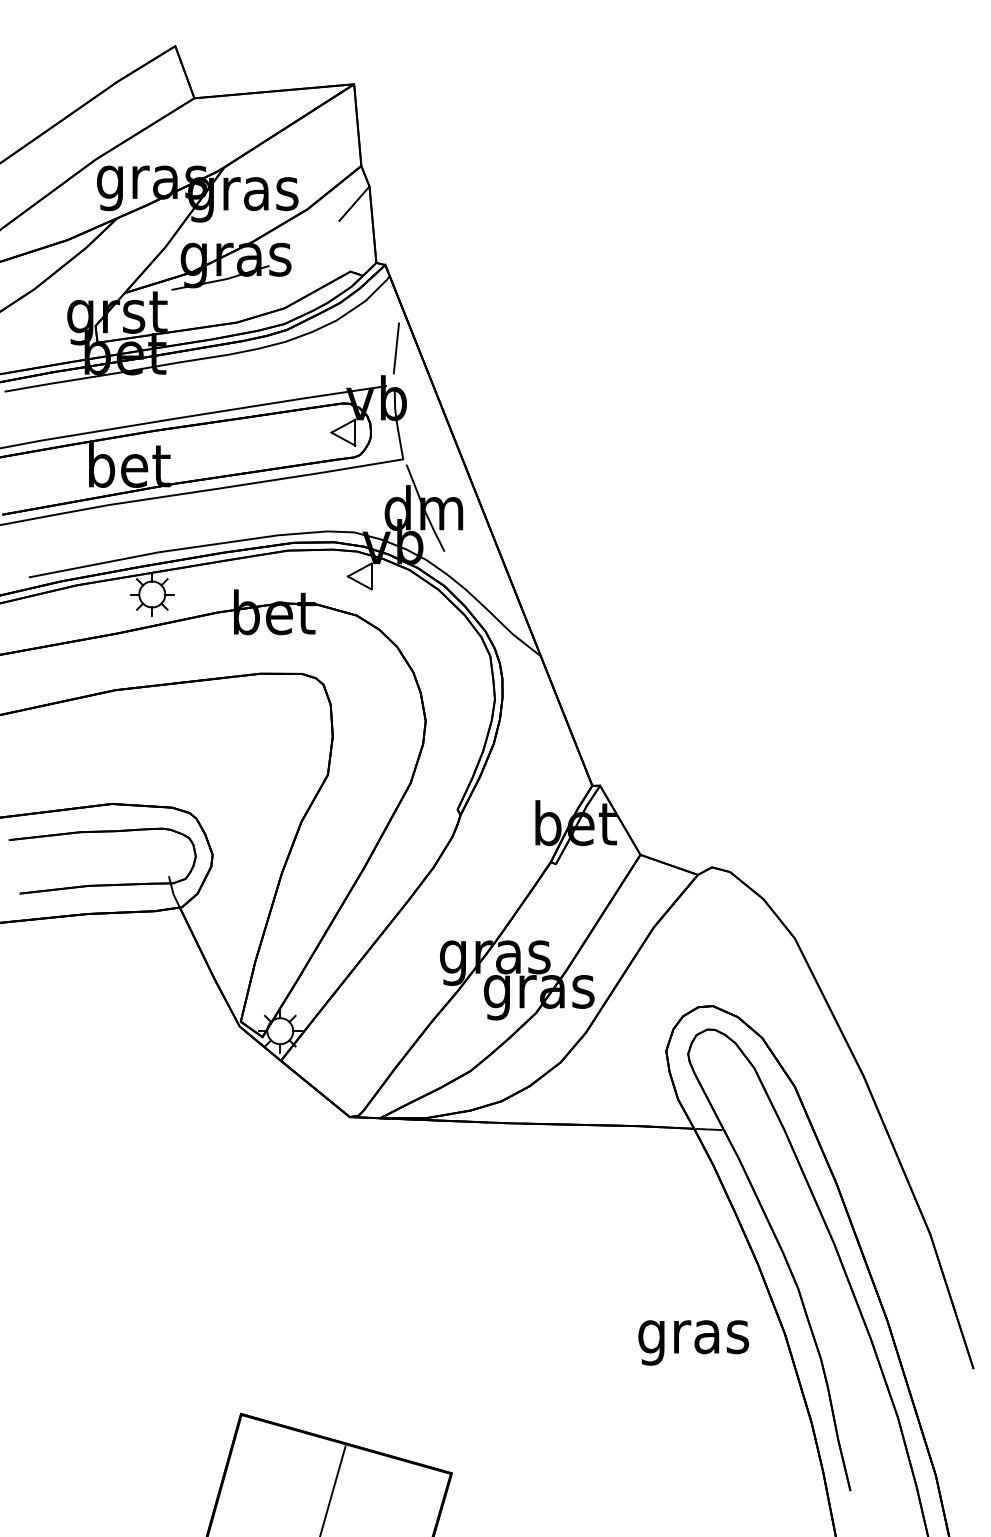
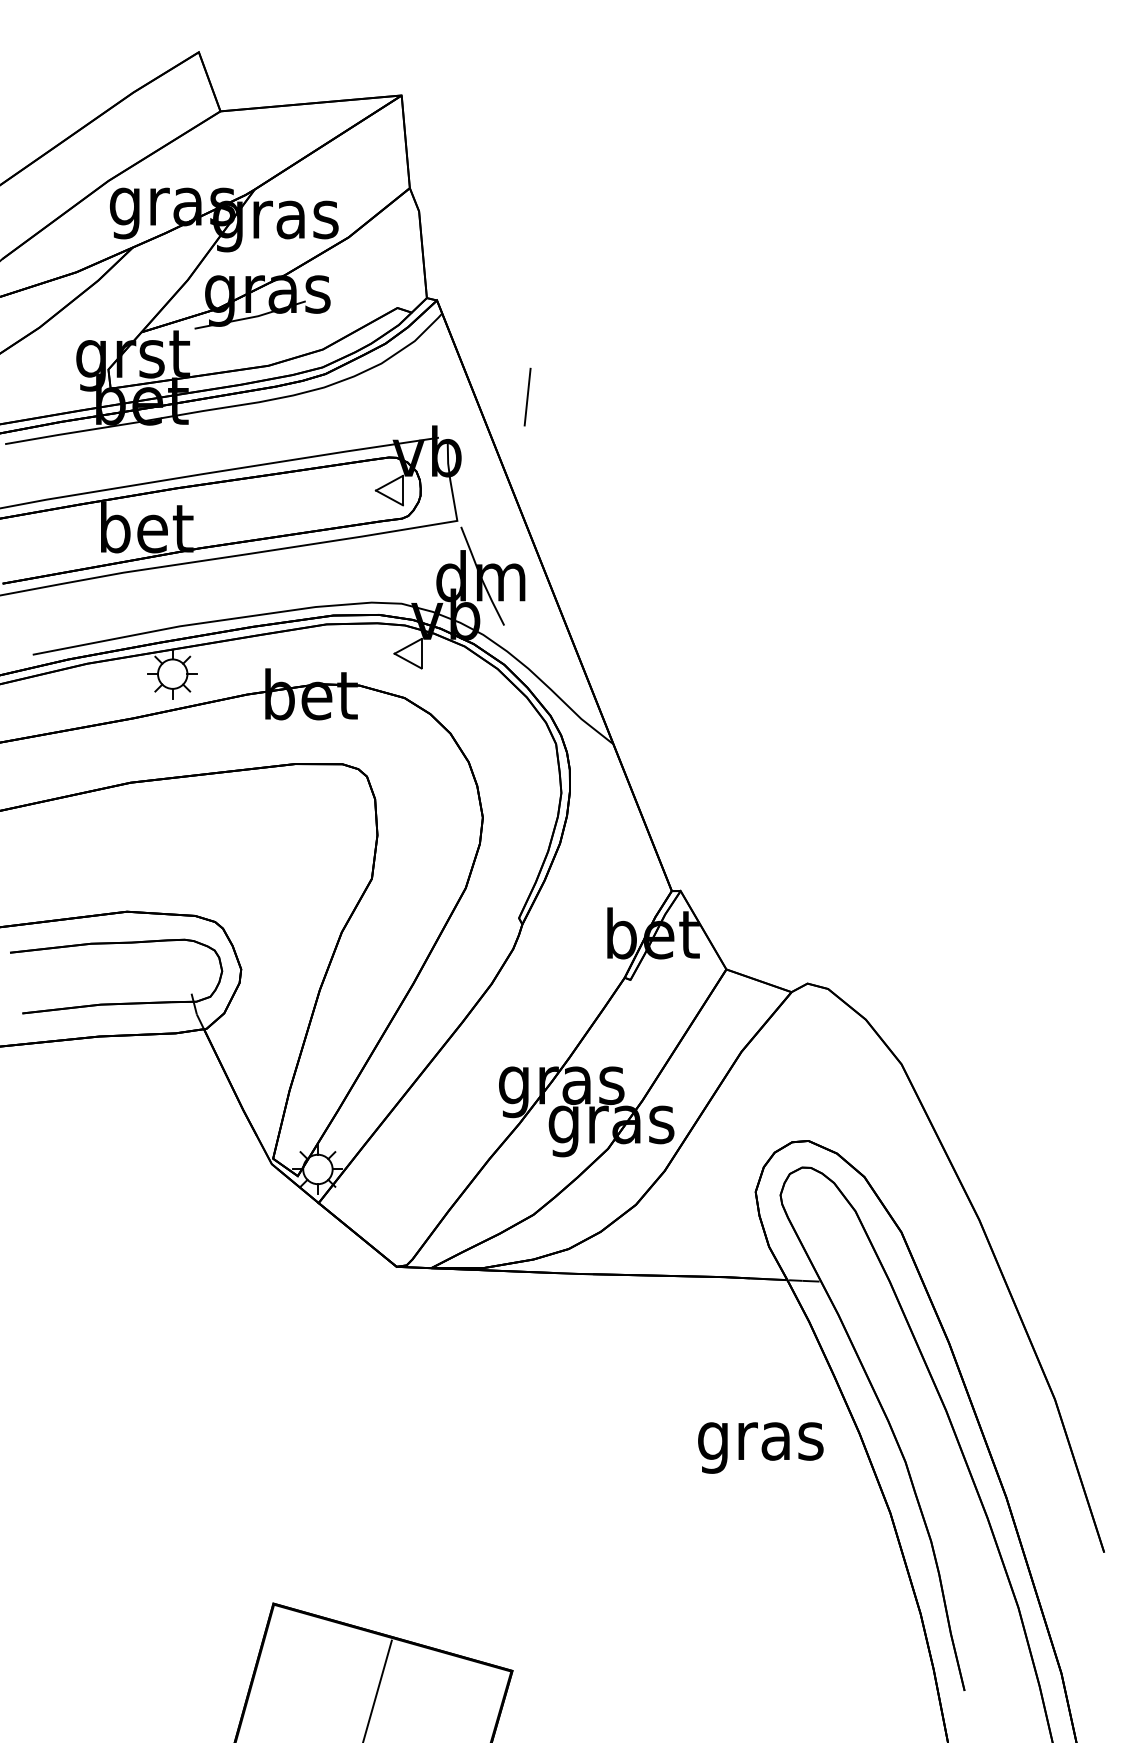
line: (353, 204) -> (401, 231), removed
line: (396, 347) -> (527, 396), moved
text: (693, 1342) -> (760, 1447), moved

